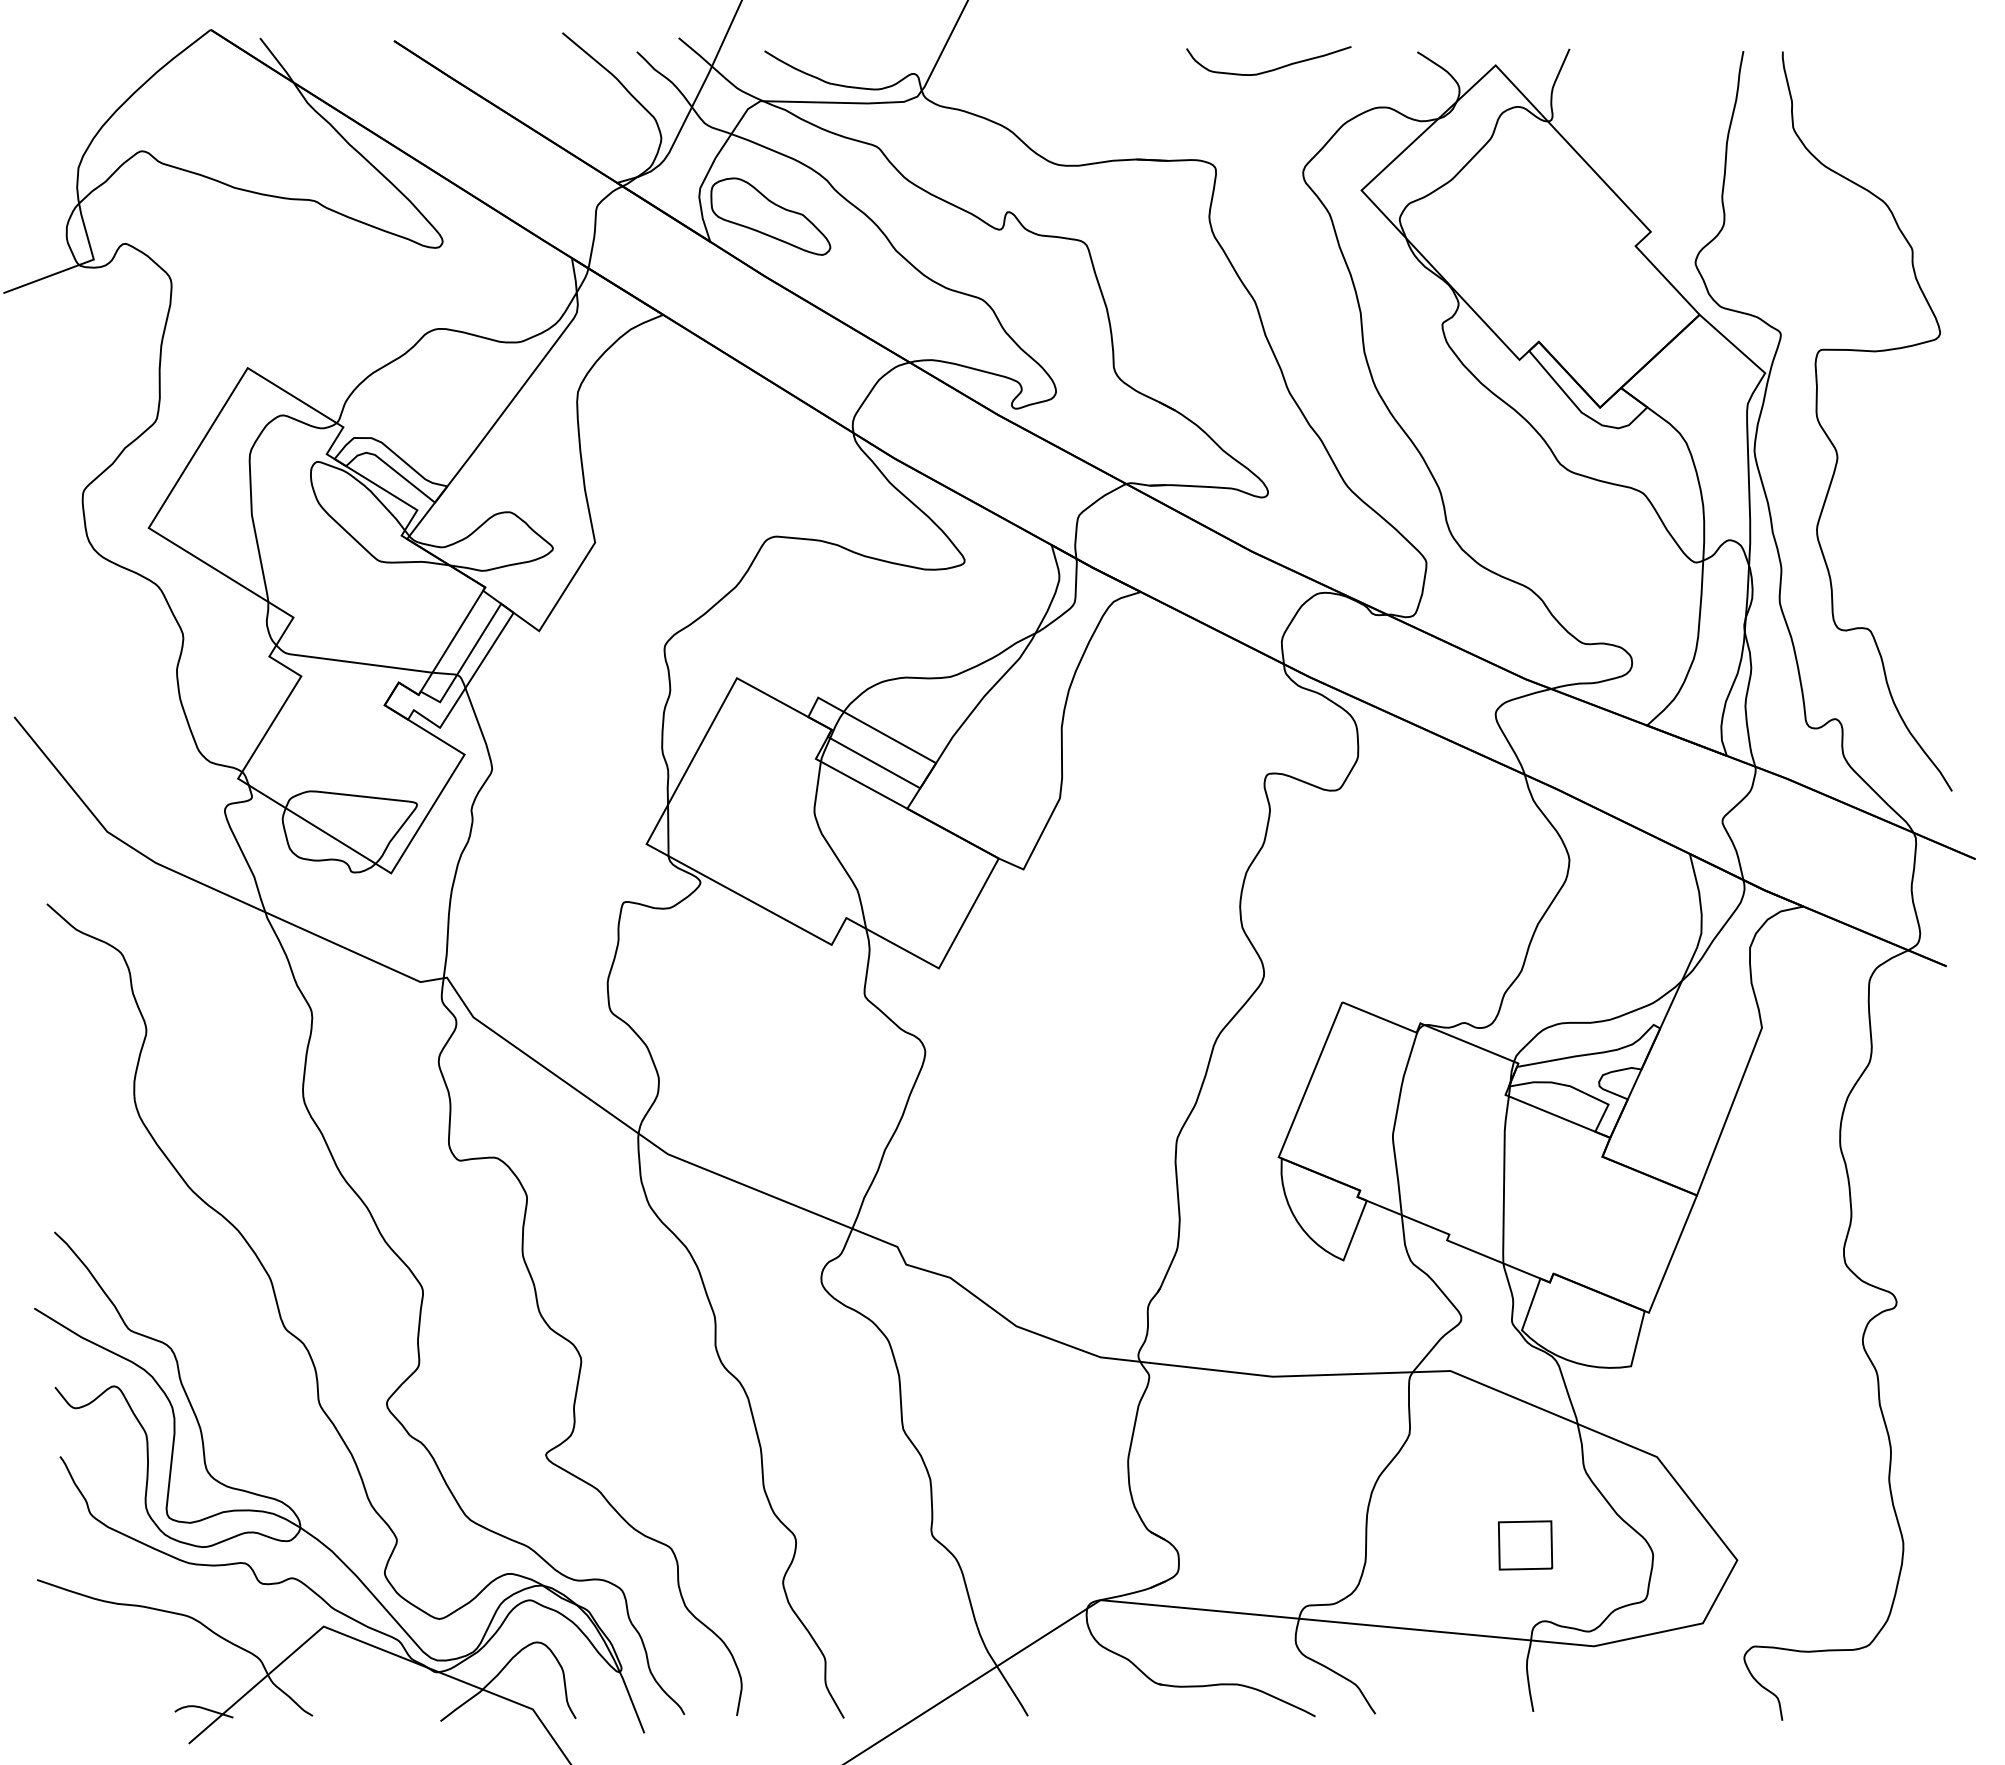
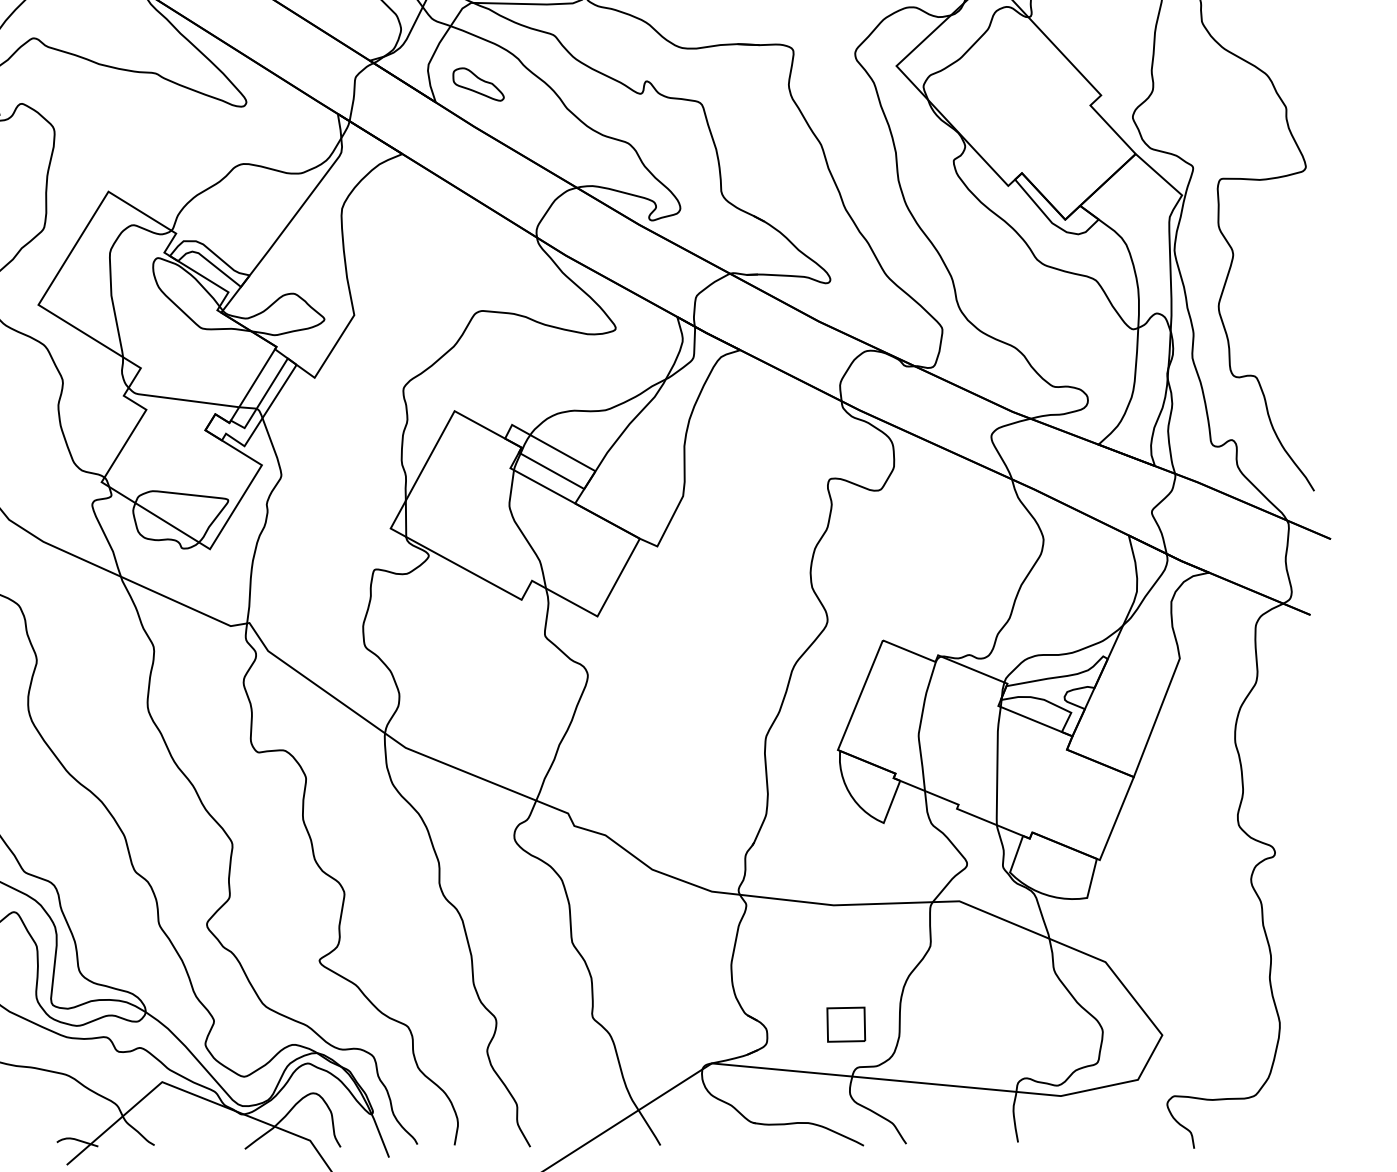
part: (770, 216) -> (478, 84), size x0.6
part: (1525, 1545) -> (846, 1024), moved

